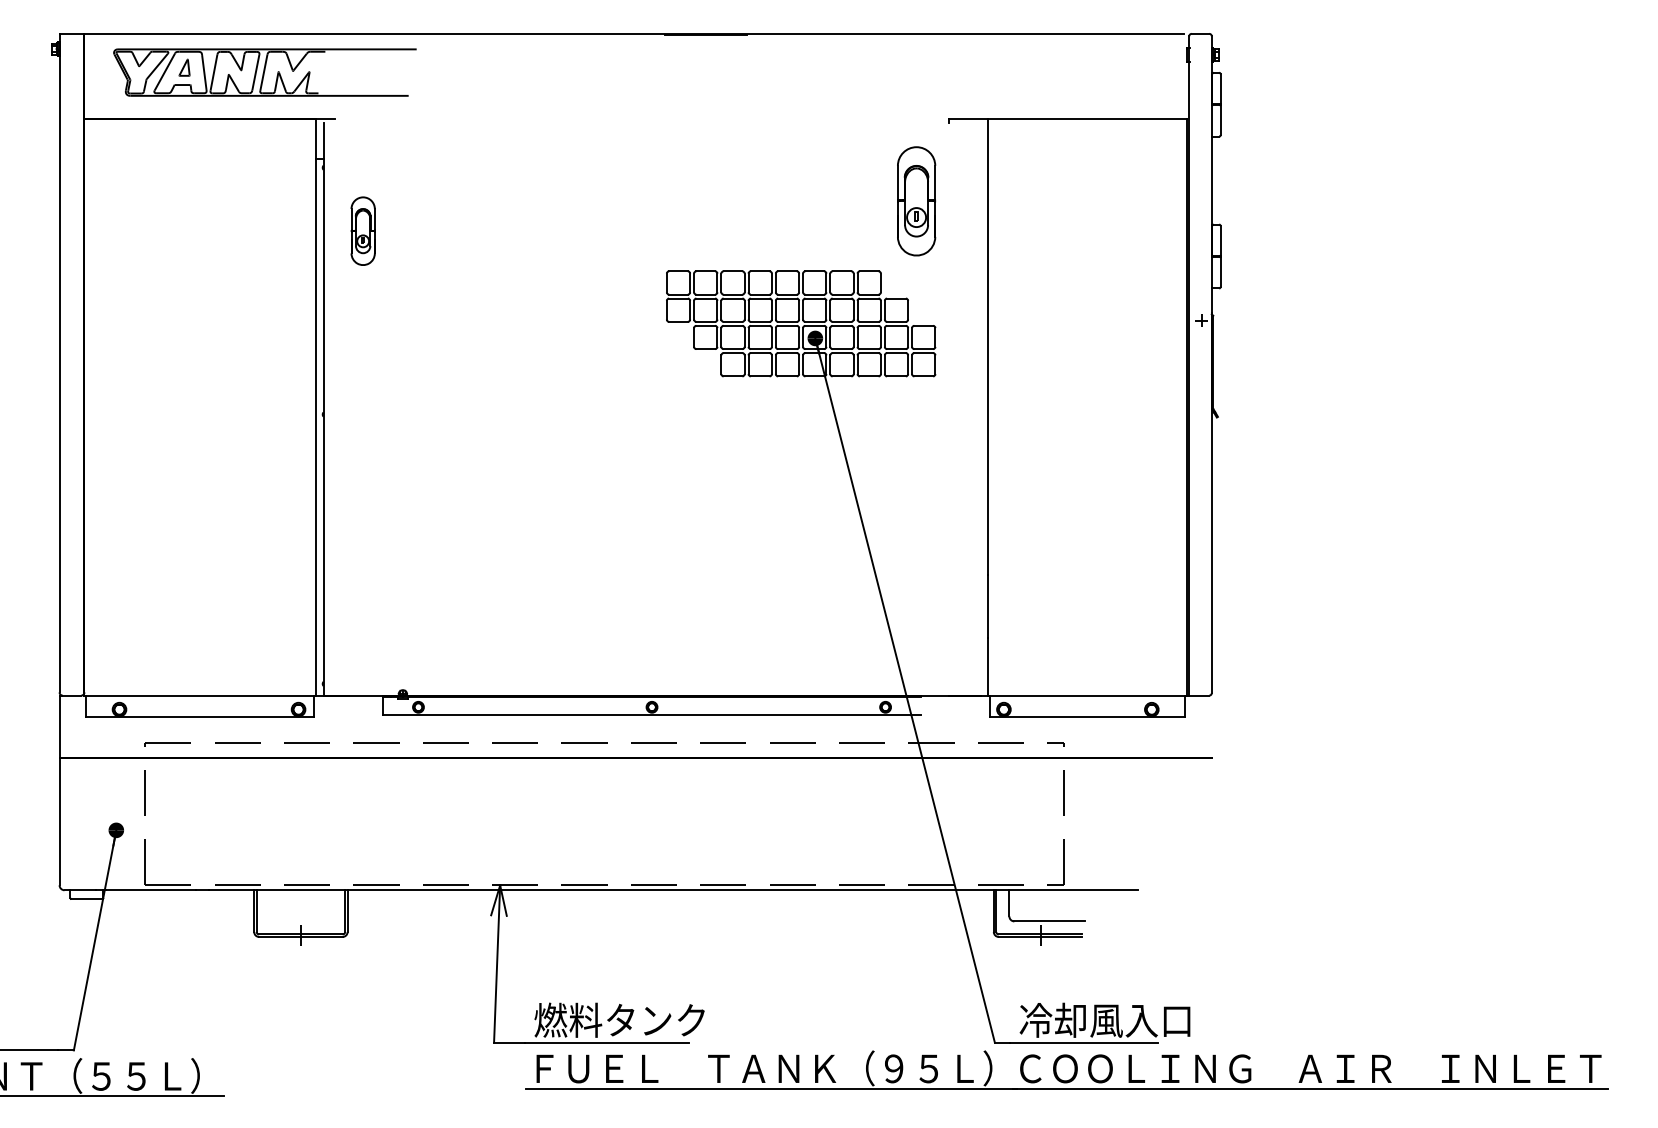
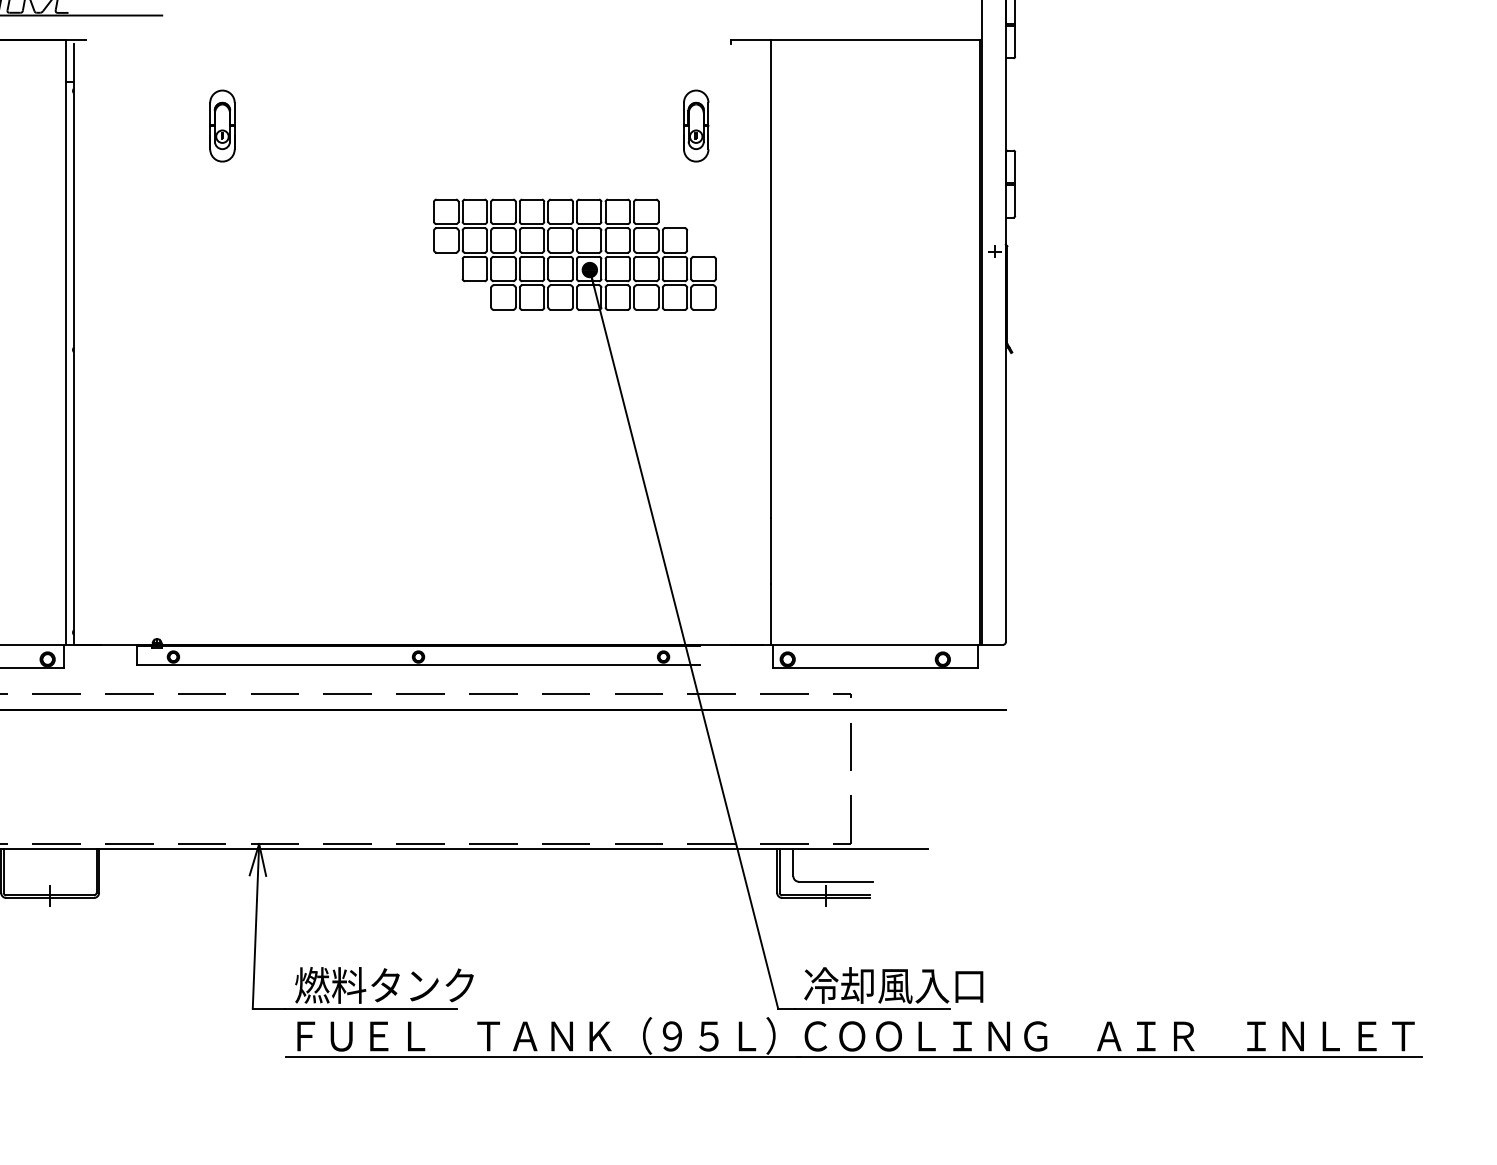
part: (916, 200) -> (695, 125), size x0.62
part: (362, 230) -> (221, 125), moved

